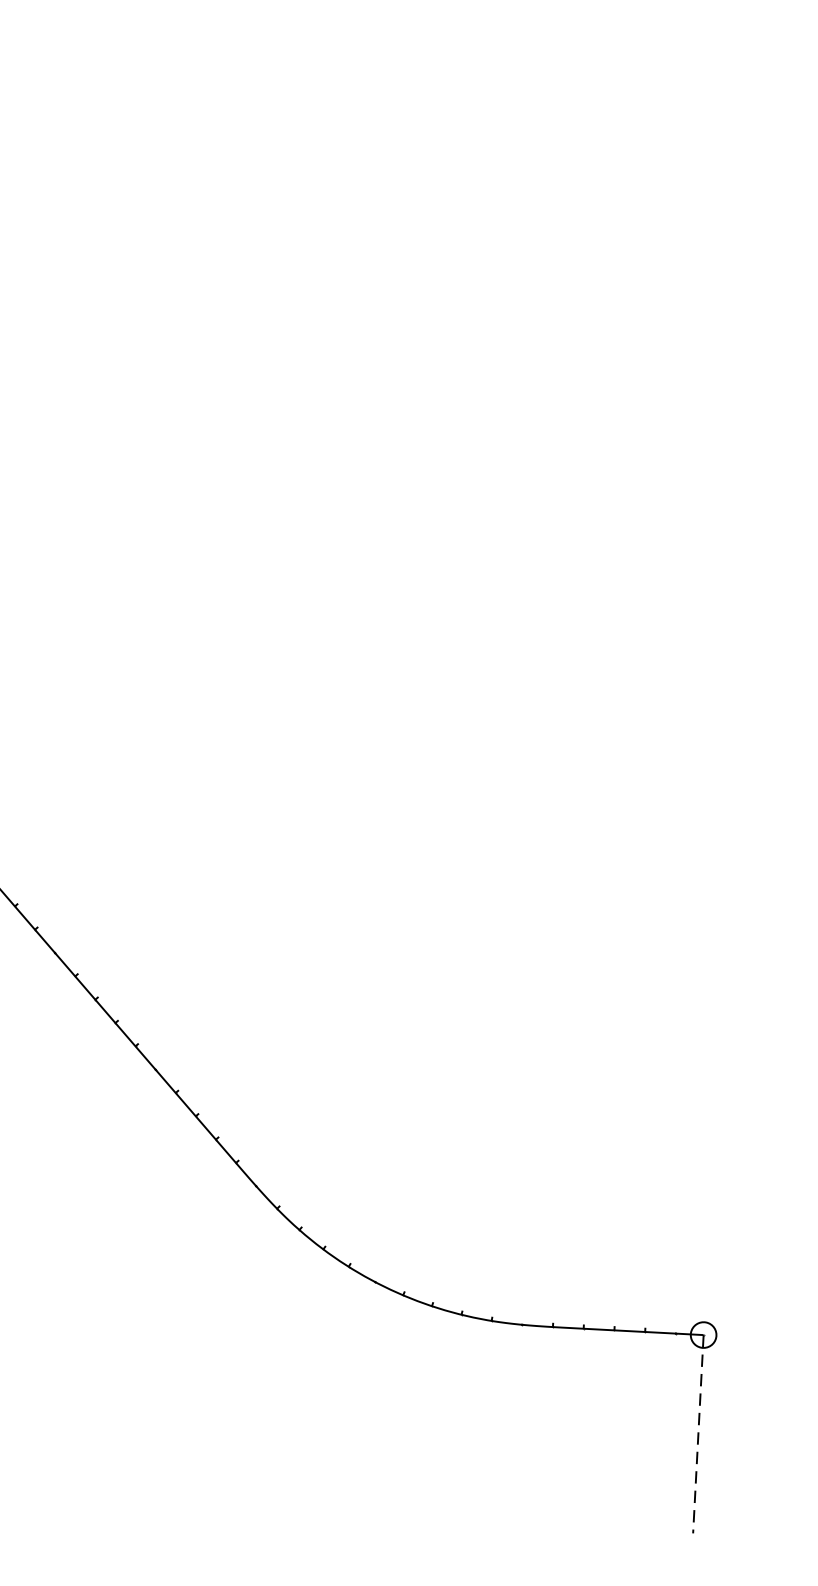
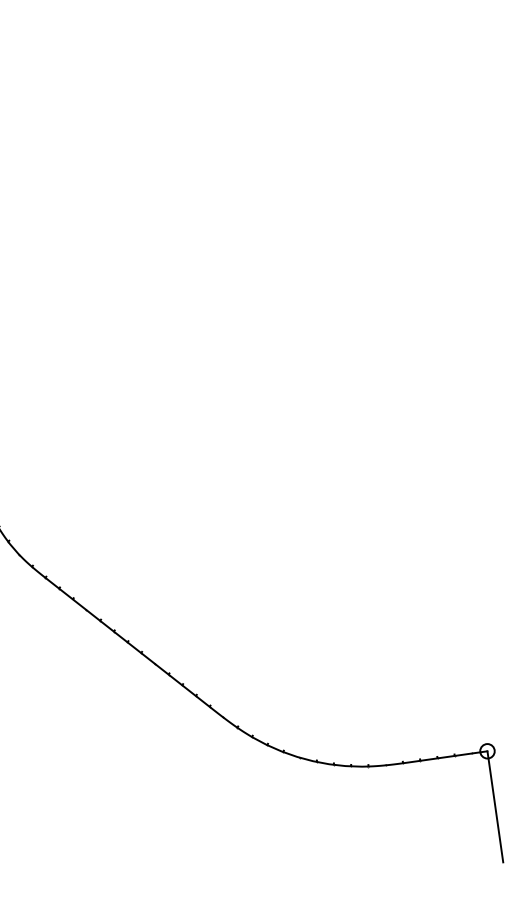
line: (698, 1435) -> (495, 807), dashed -> solid

